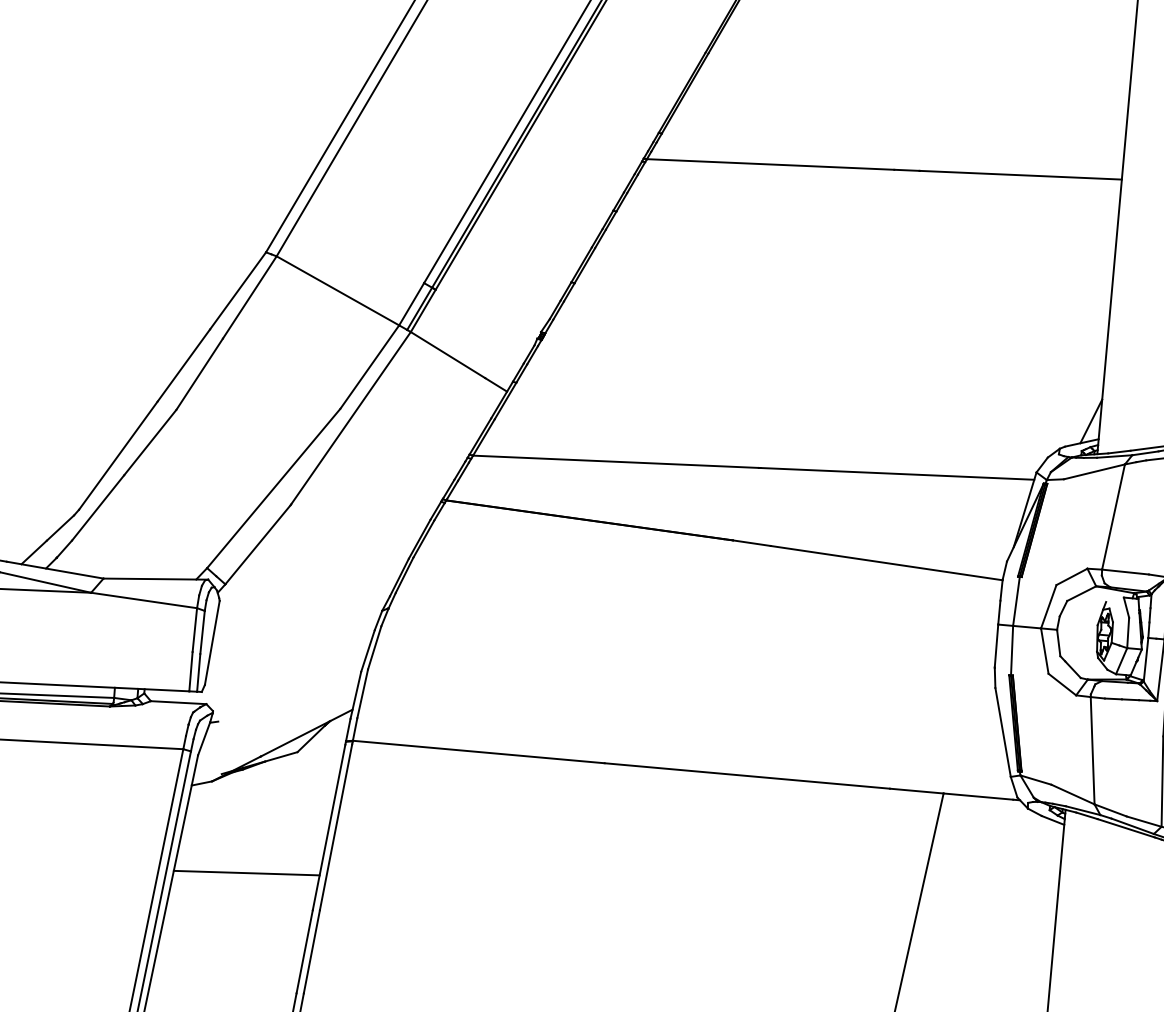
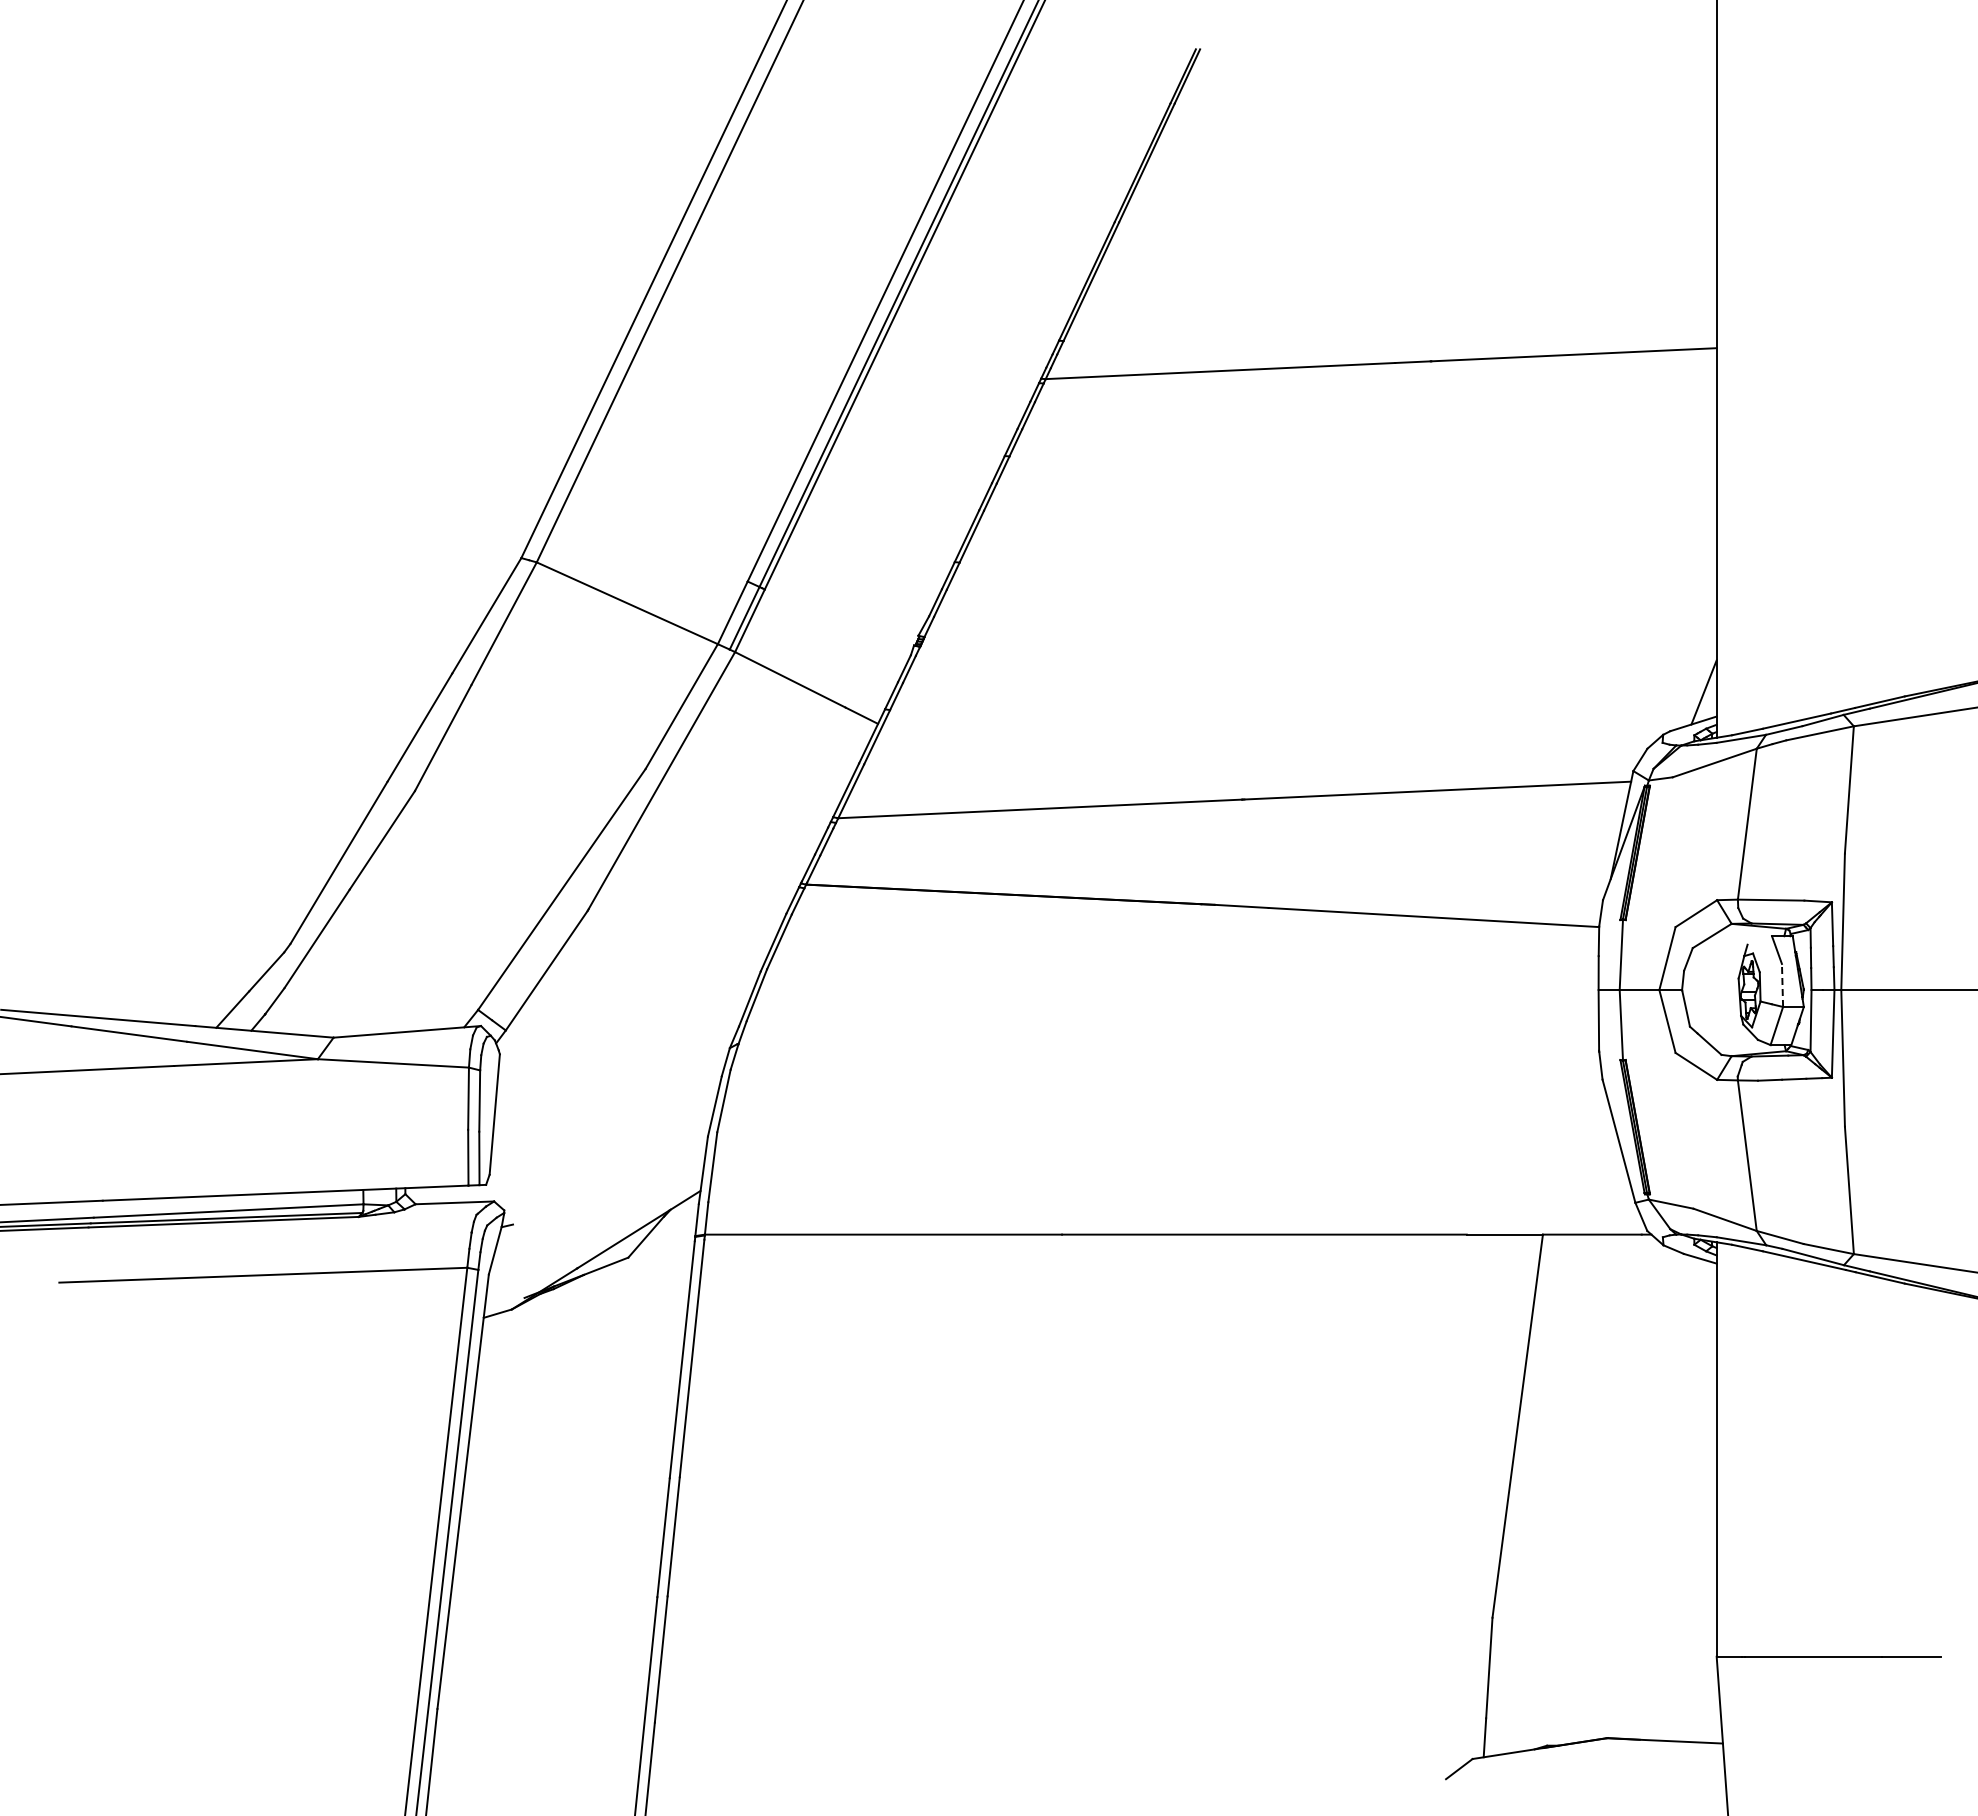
line: (1128, 632) -> (1782, 985), solid -> dashed
line: (246, 873) -> (572, 1434), removed

